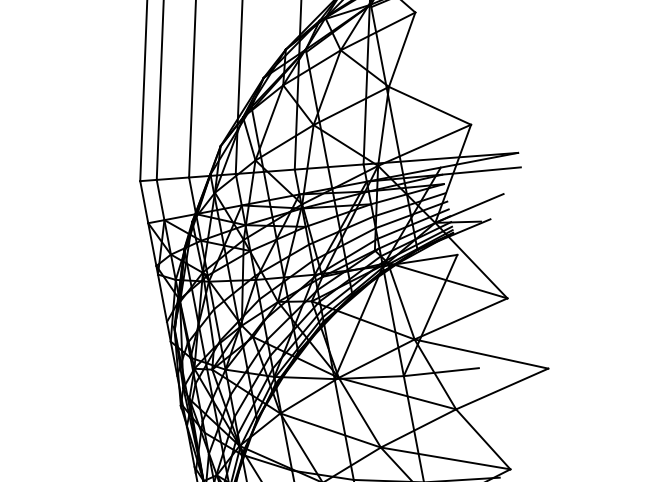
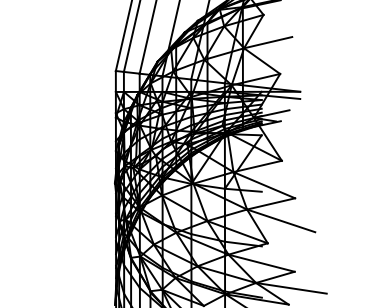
line: (435, 66) -> (268, 42), added
line: (529, 418) -> (281, 220), added

